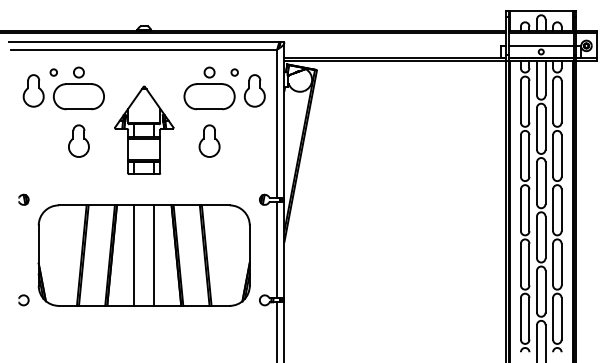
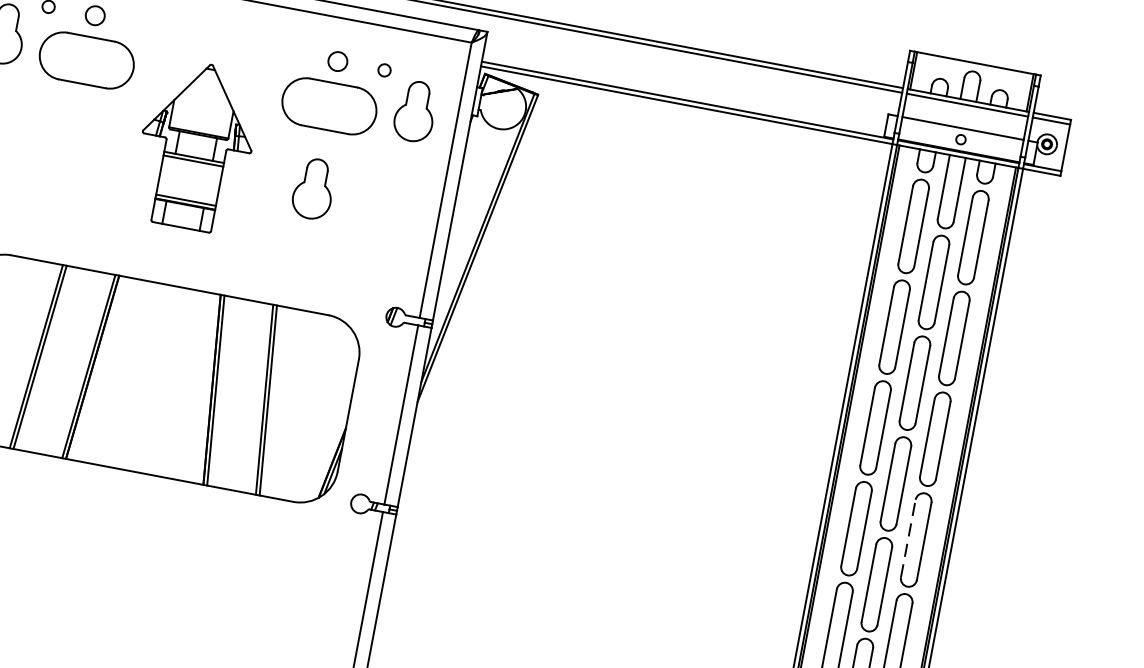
part: (78, 140) -> (70, 141), removed
line: (134, 255) -> (134, 374), removed
line: (154, 255) -> (171, 381), removed
line: (553, 264) -> (909, 538), solid -> dashed

